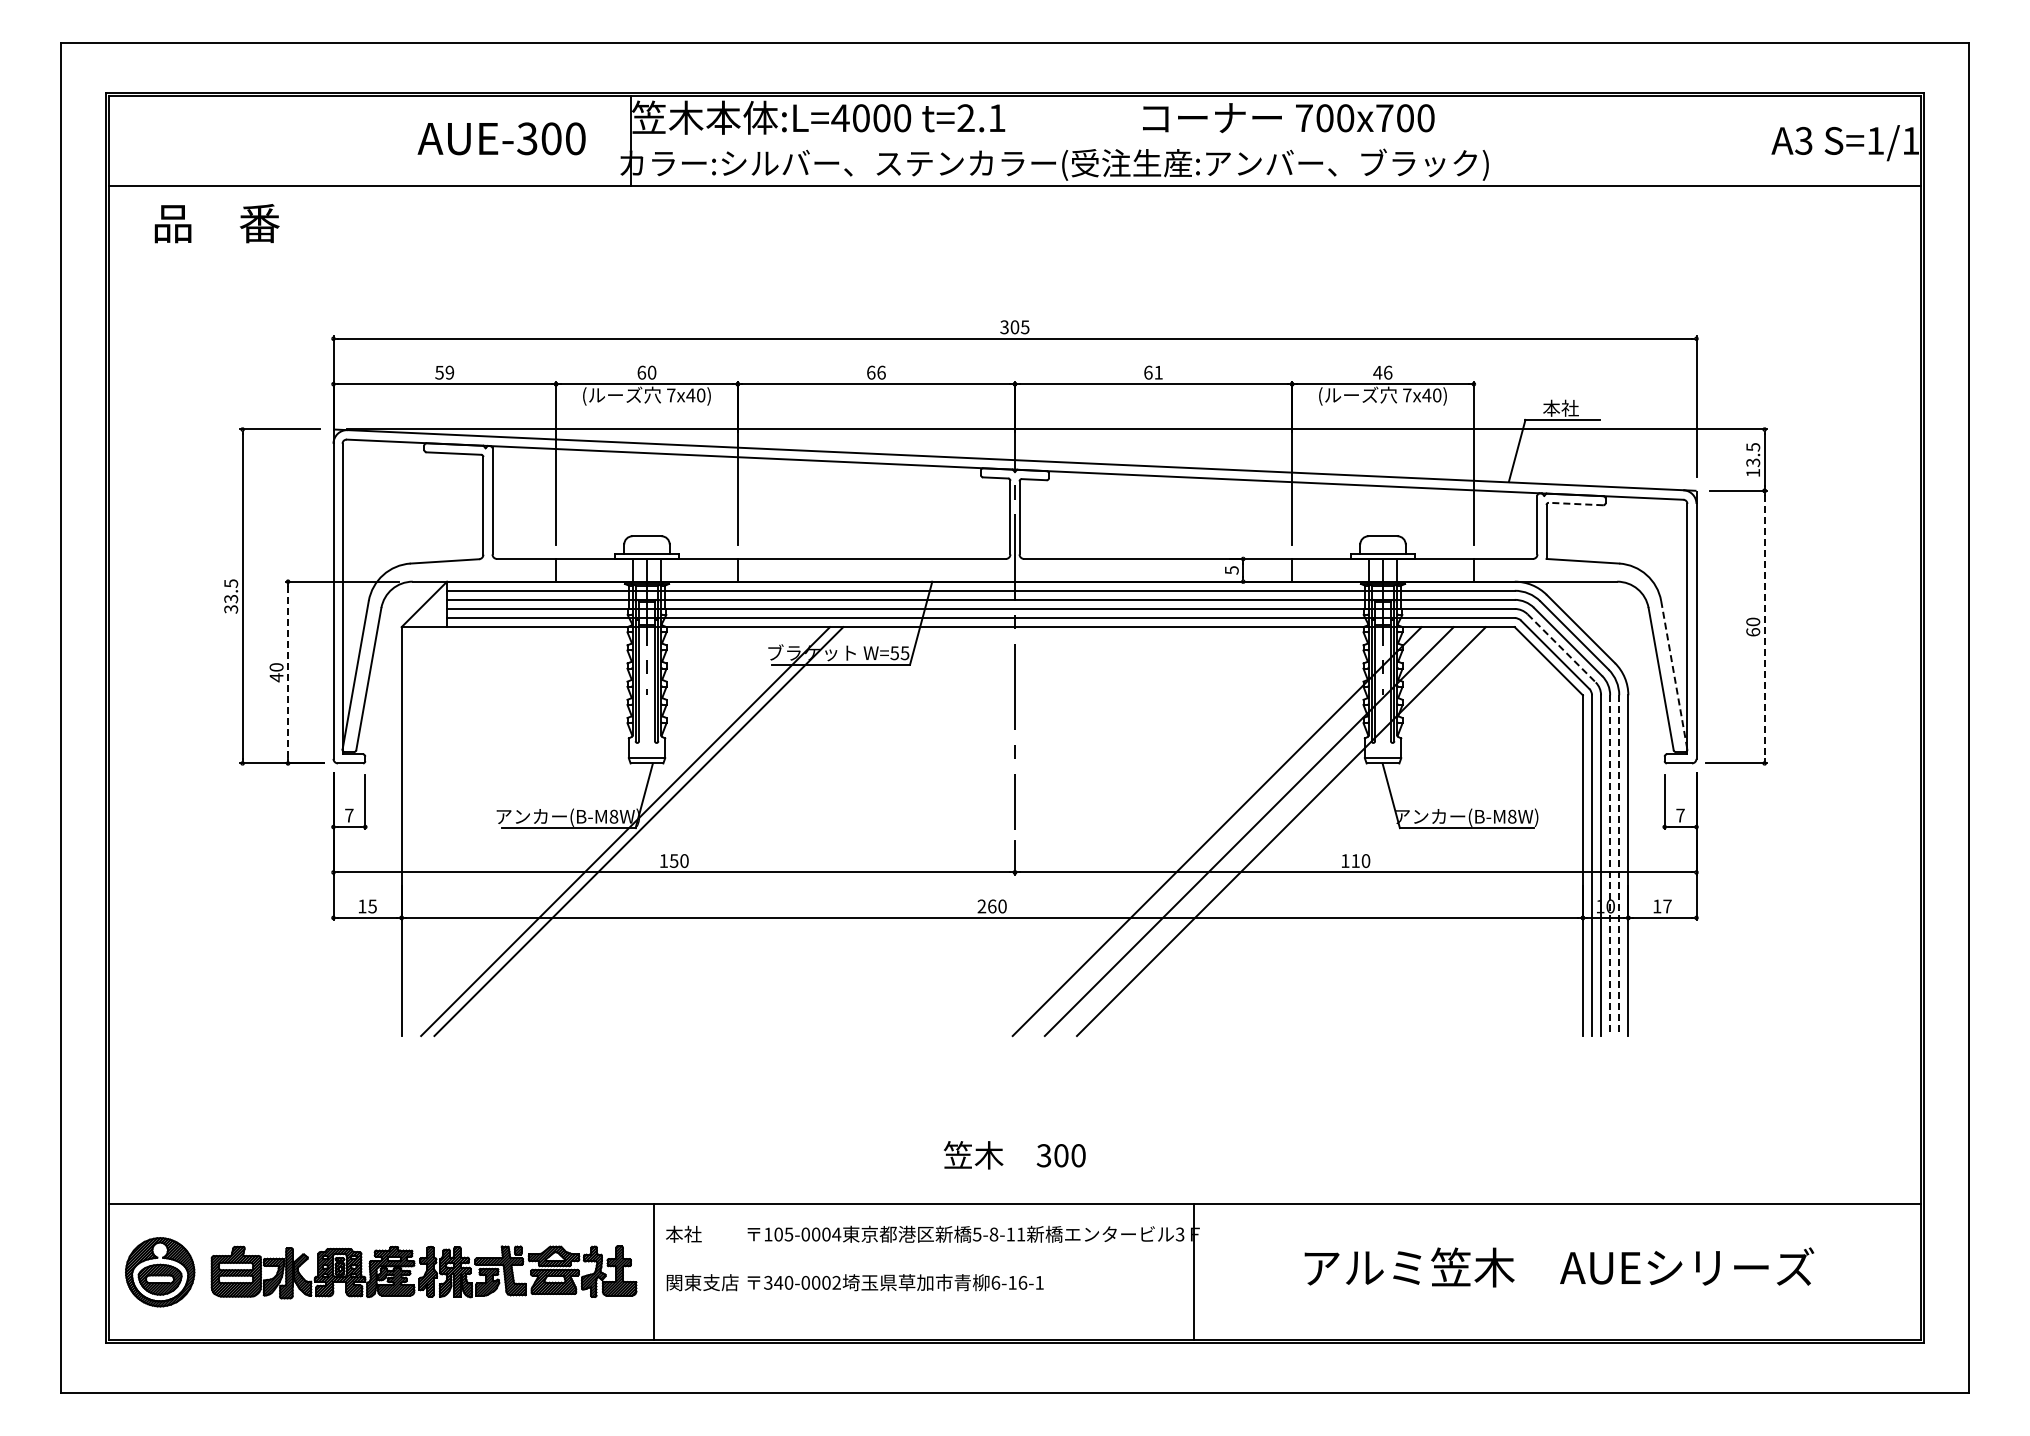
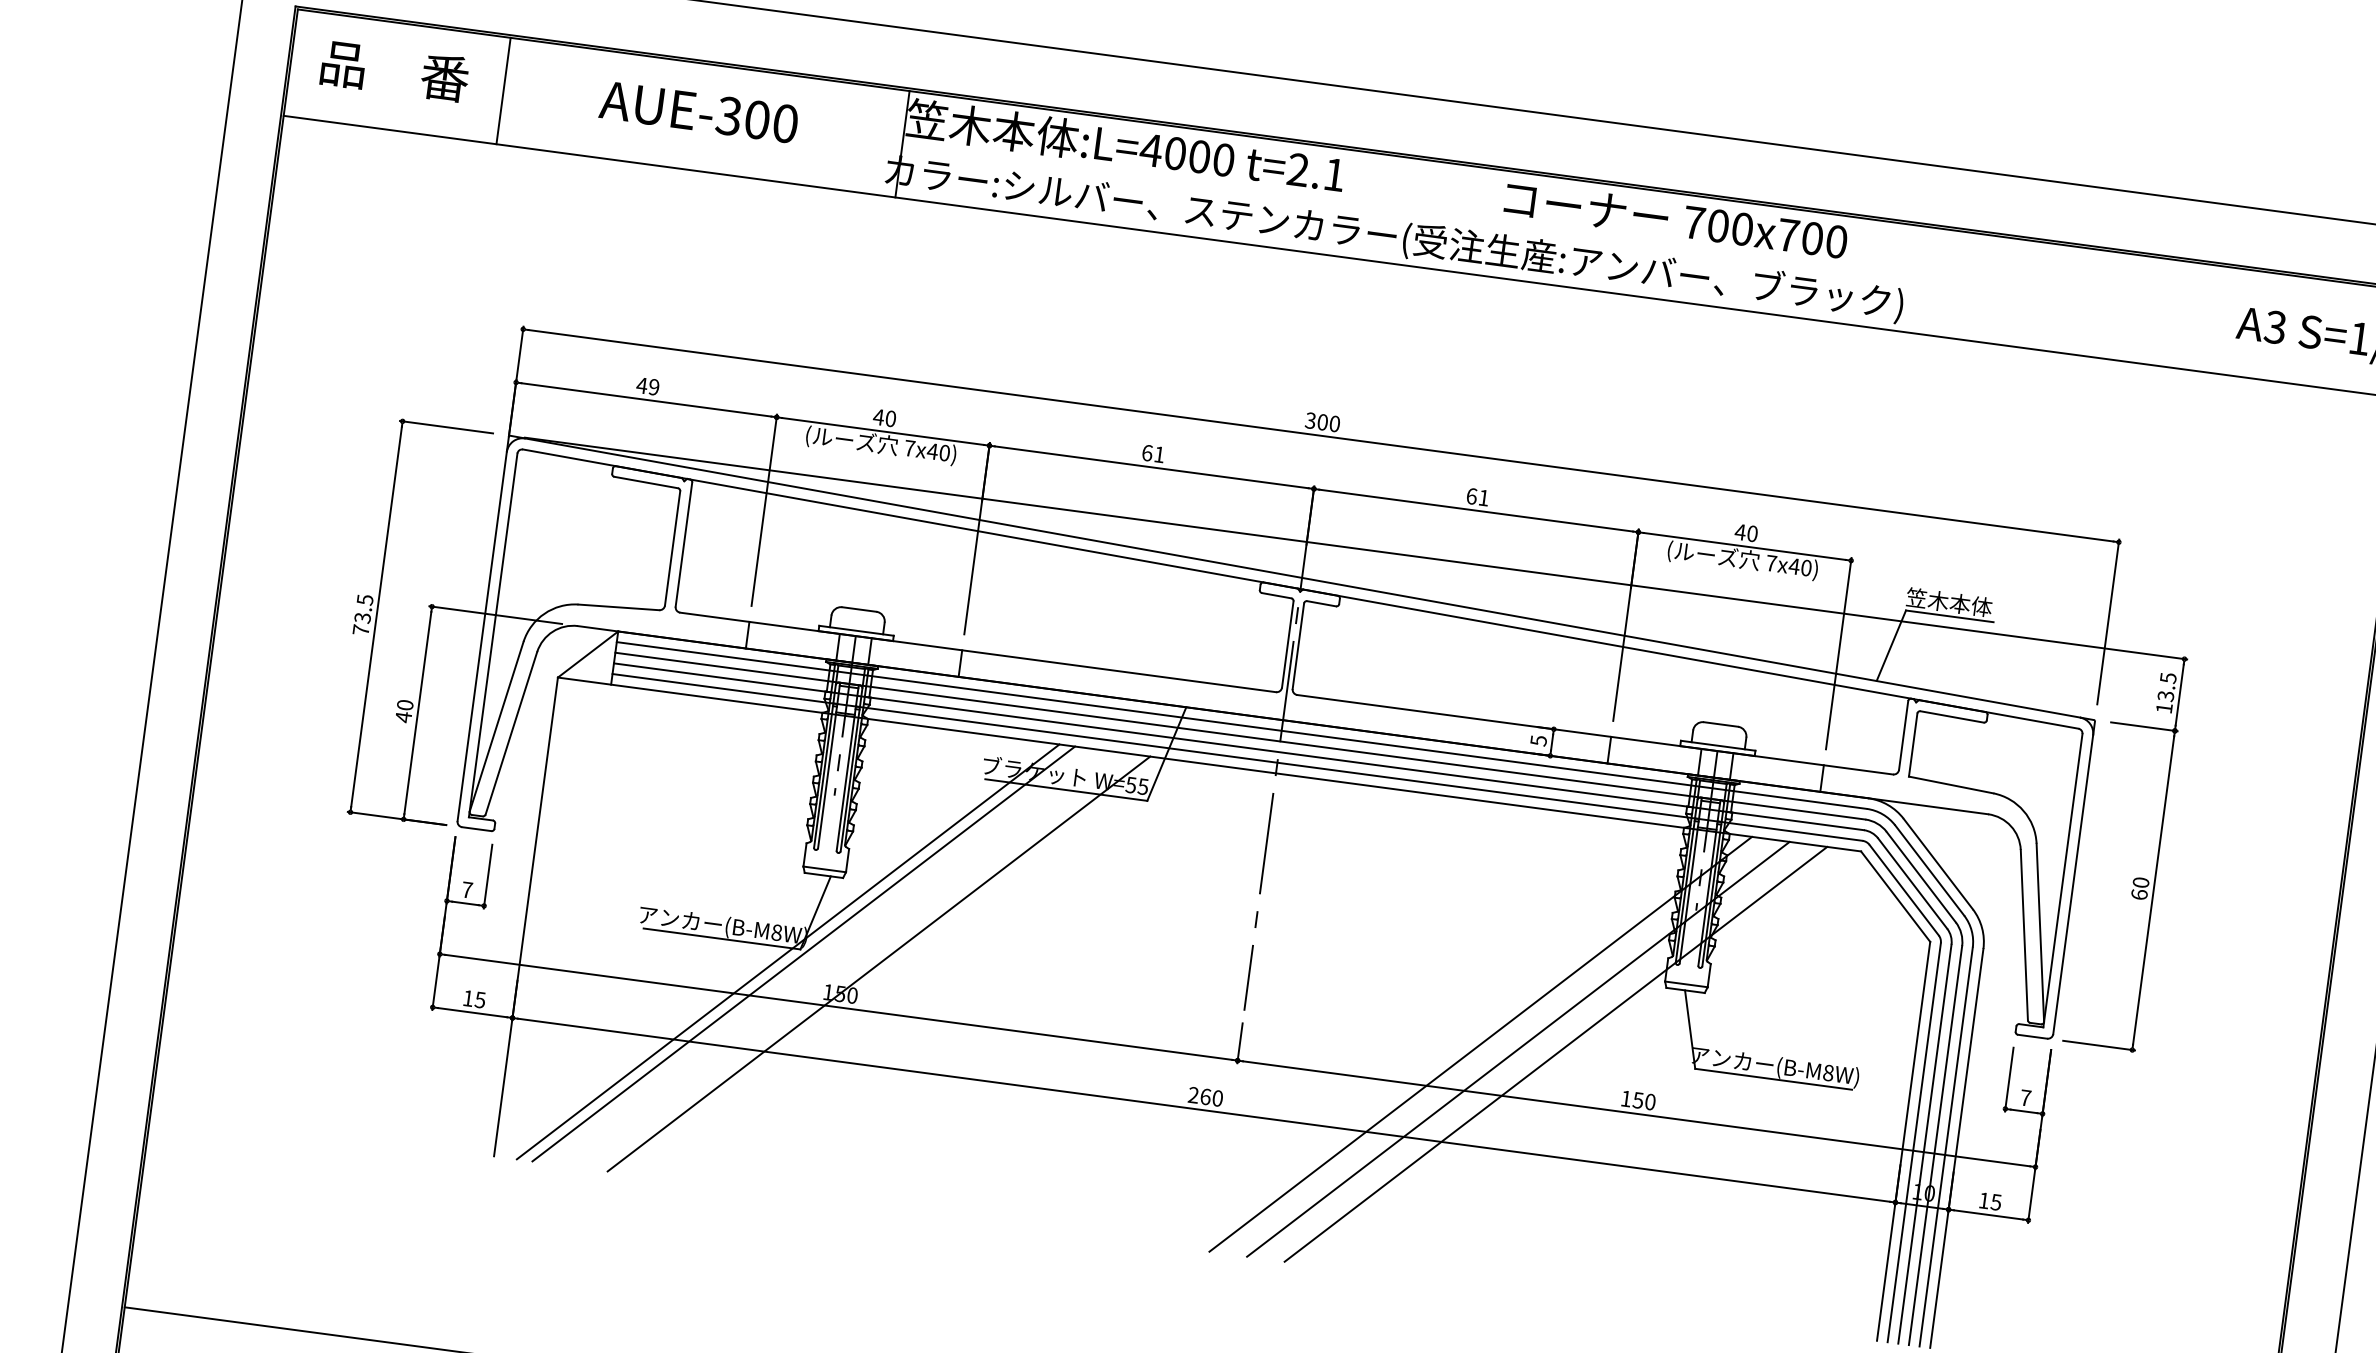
text: (501, 138) -> (698, 111), moved
line: (290, 140) -> (503, 90), added
text: (216, 223) -> (394, 71), moved
text: (1024, 327) -> (1333, 424), 305 -> 300
text: (439, 372) -> (642, 385), 59 -> 49
text: (641, 372) -> (878, 416), 60 -> 40
text: (881, 372) -> (1159, 454), 66 -> 61
text: (1388, 372) -> (1753, 533), 46 -> 40
text: (1560, 407) -> (1948, 601), 本社 -> 笠木本体
line: (1575, 504) -> (1951, 717), dashed -> solid
text: (231, 609) -> (361, 630), 33.5 -> 73.5
line: (1764, 627) -> (2153, 890), dashed -> solid
line: (1562, 648) -> (1913, 883), dashed -> solid
line: (288, 673) -> (418, 714), dashed -> solid
line: (1674, 675) -> (2040, 933), dashed -> solid
line: (702, 831) -> (878, 963), added
text: (1355, 861) -> (1638, 1100), 110 -> 150
line: (1610, 866) -> (1935, 1146), dashed -> solid
line: (1619, 866) -> (1946, 1148), dashed -> solid
text: (1667, 906) -> (1996, 1202), 17 -> 15

